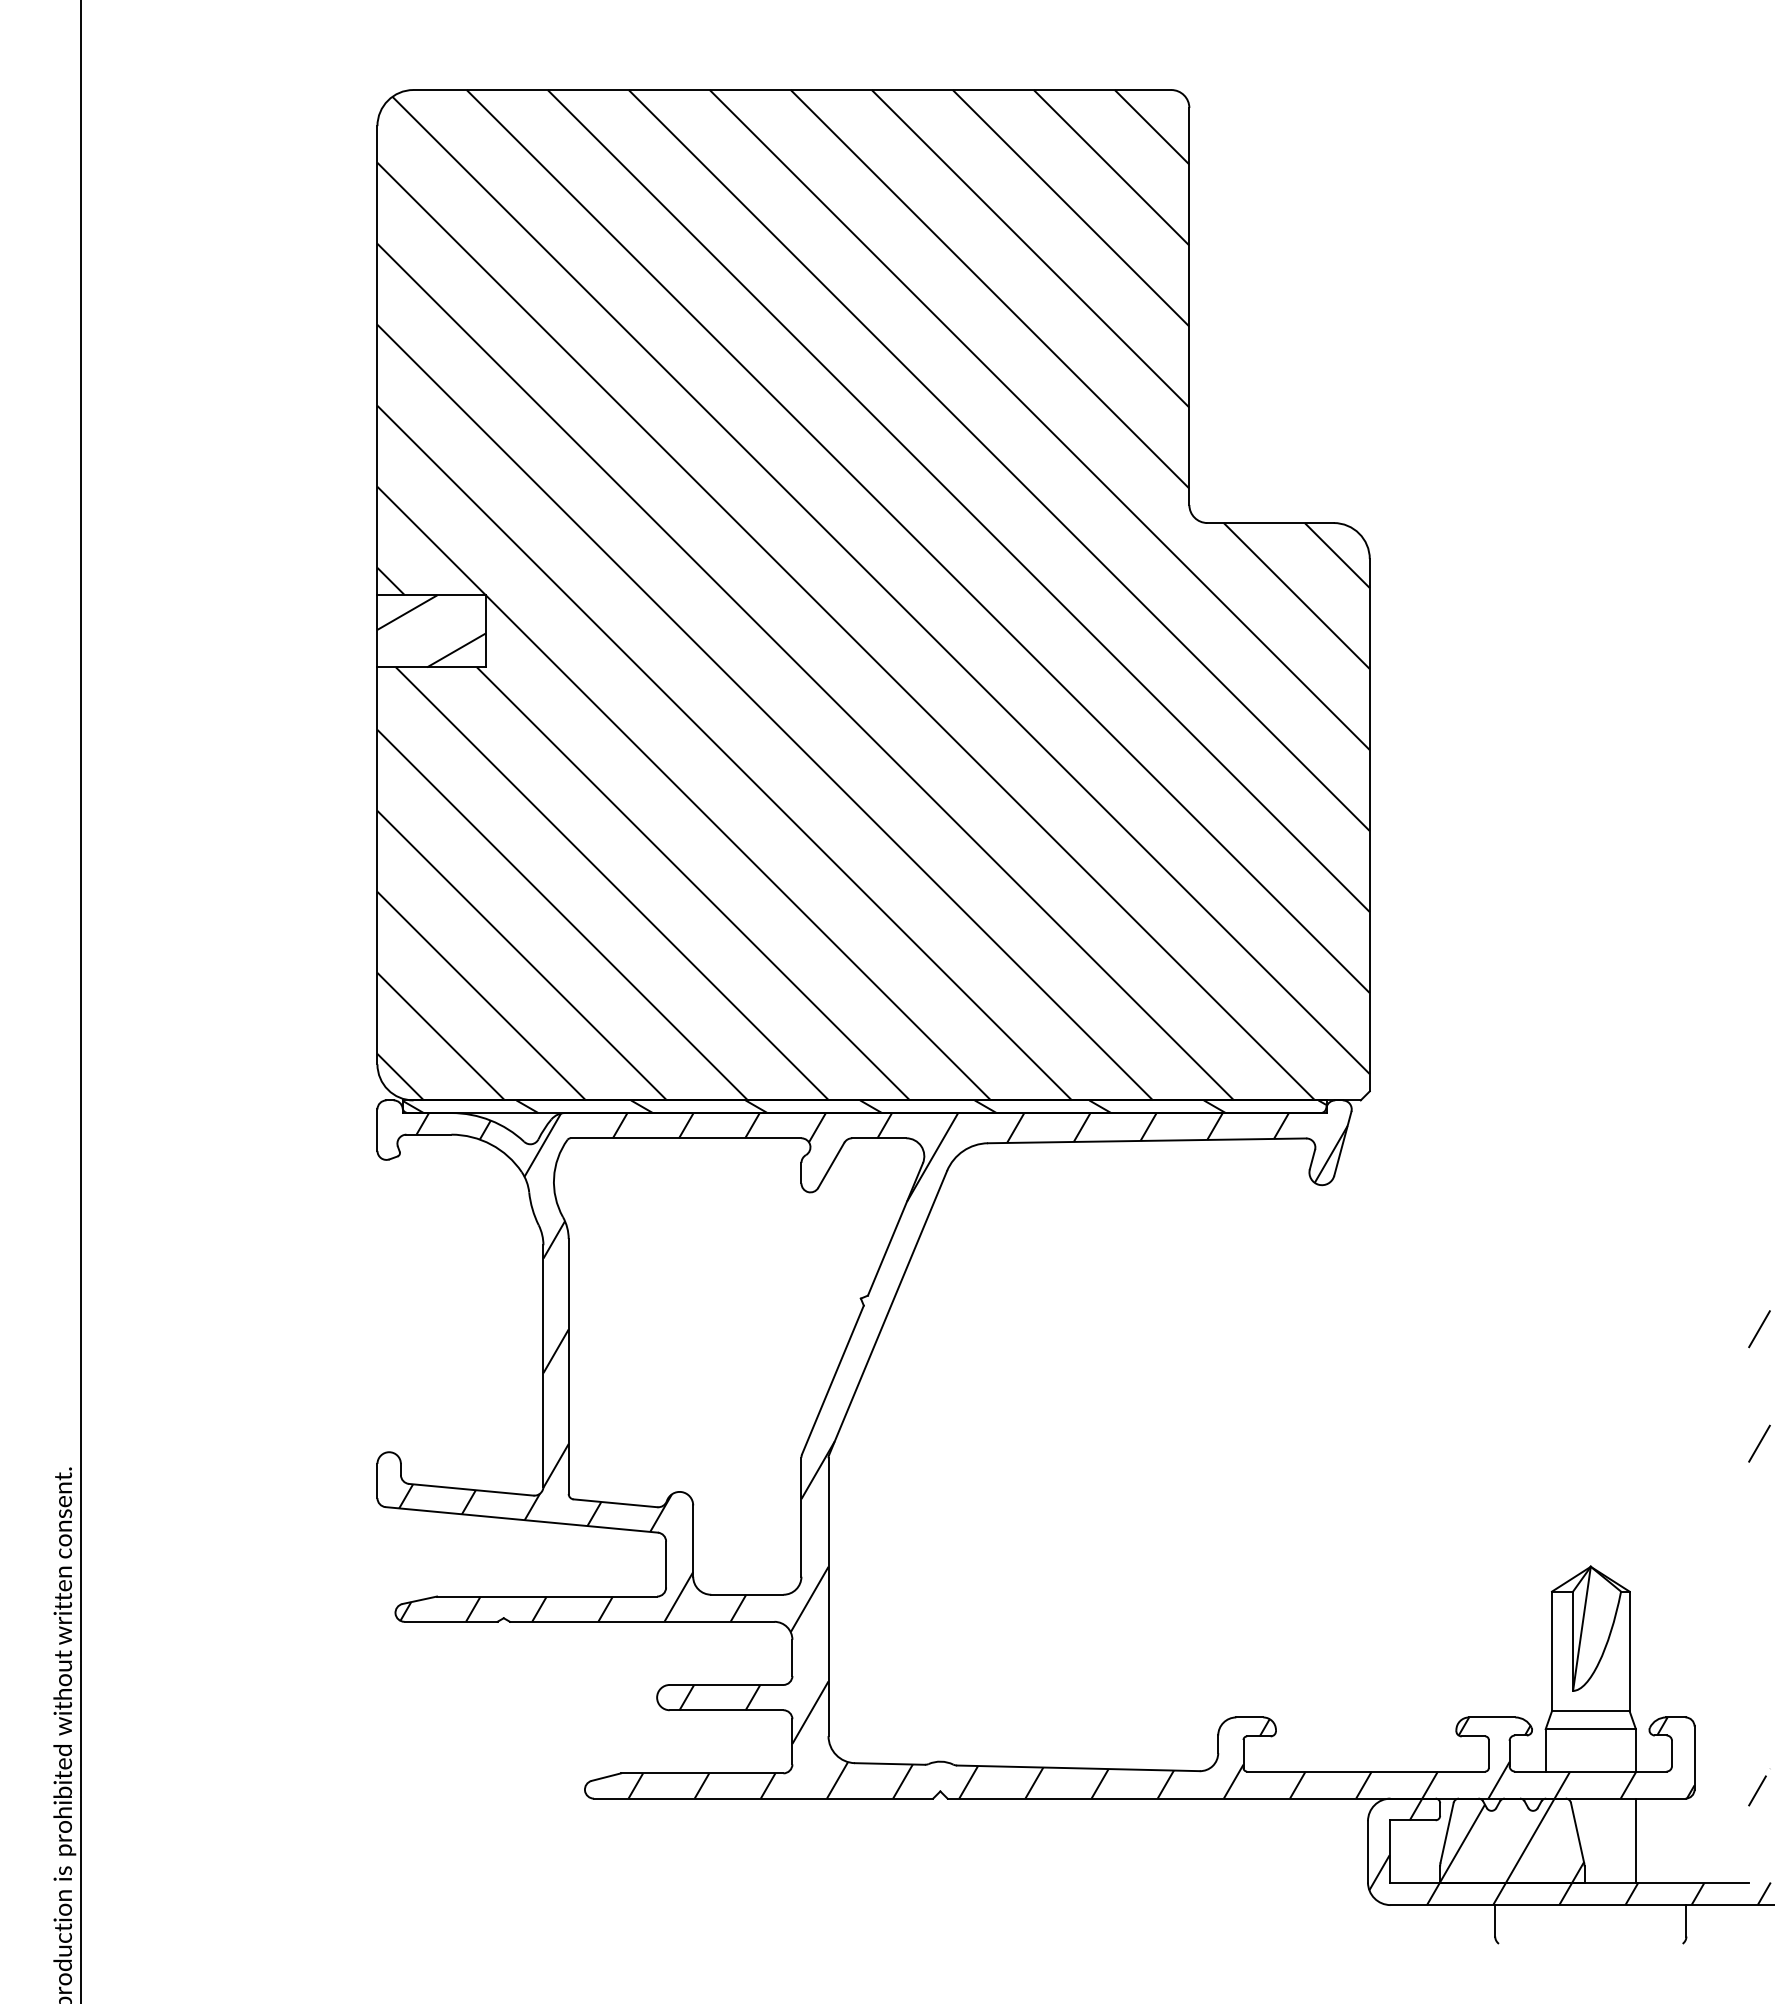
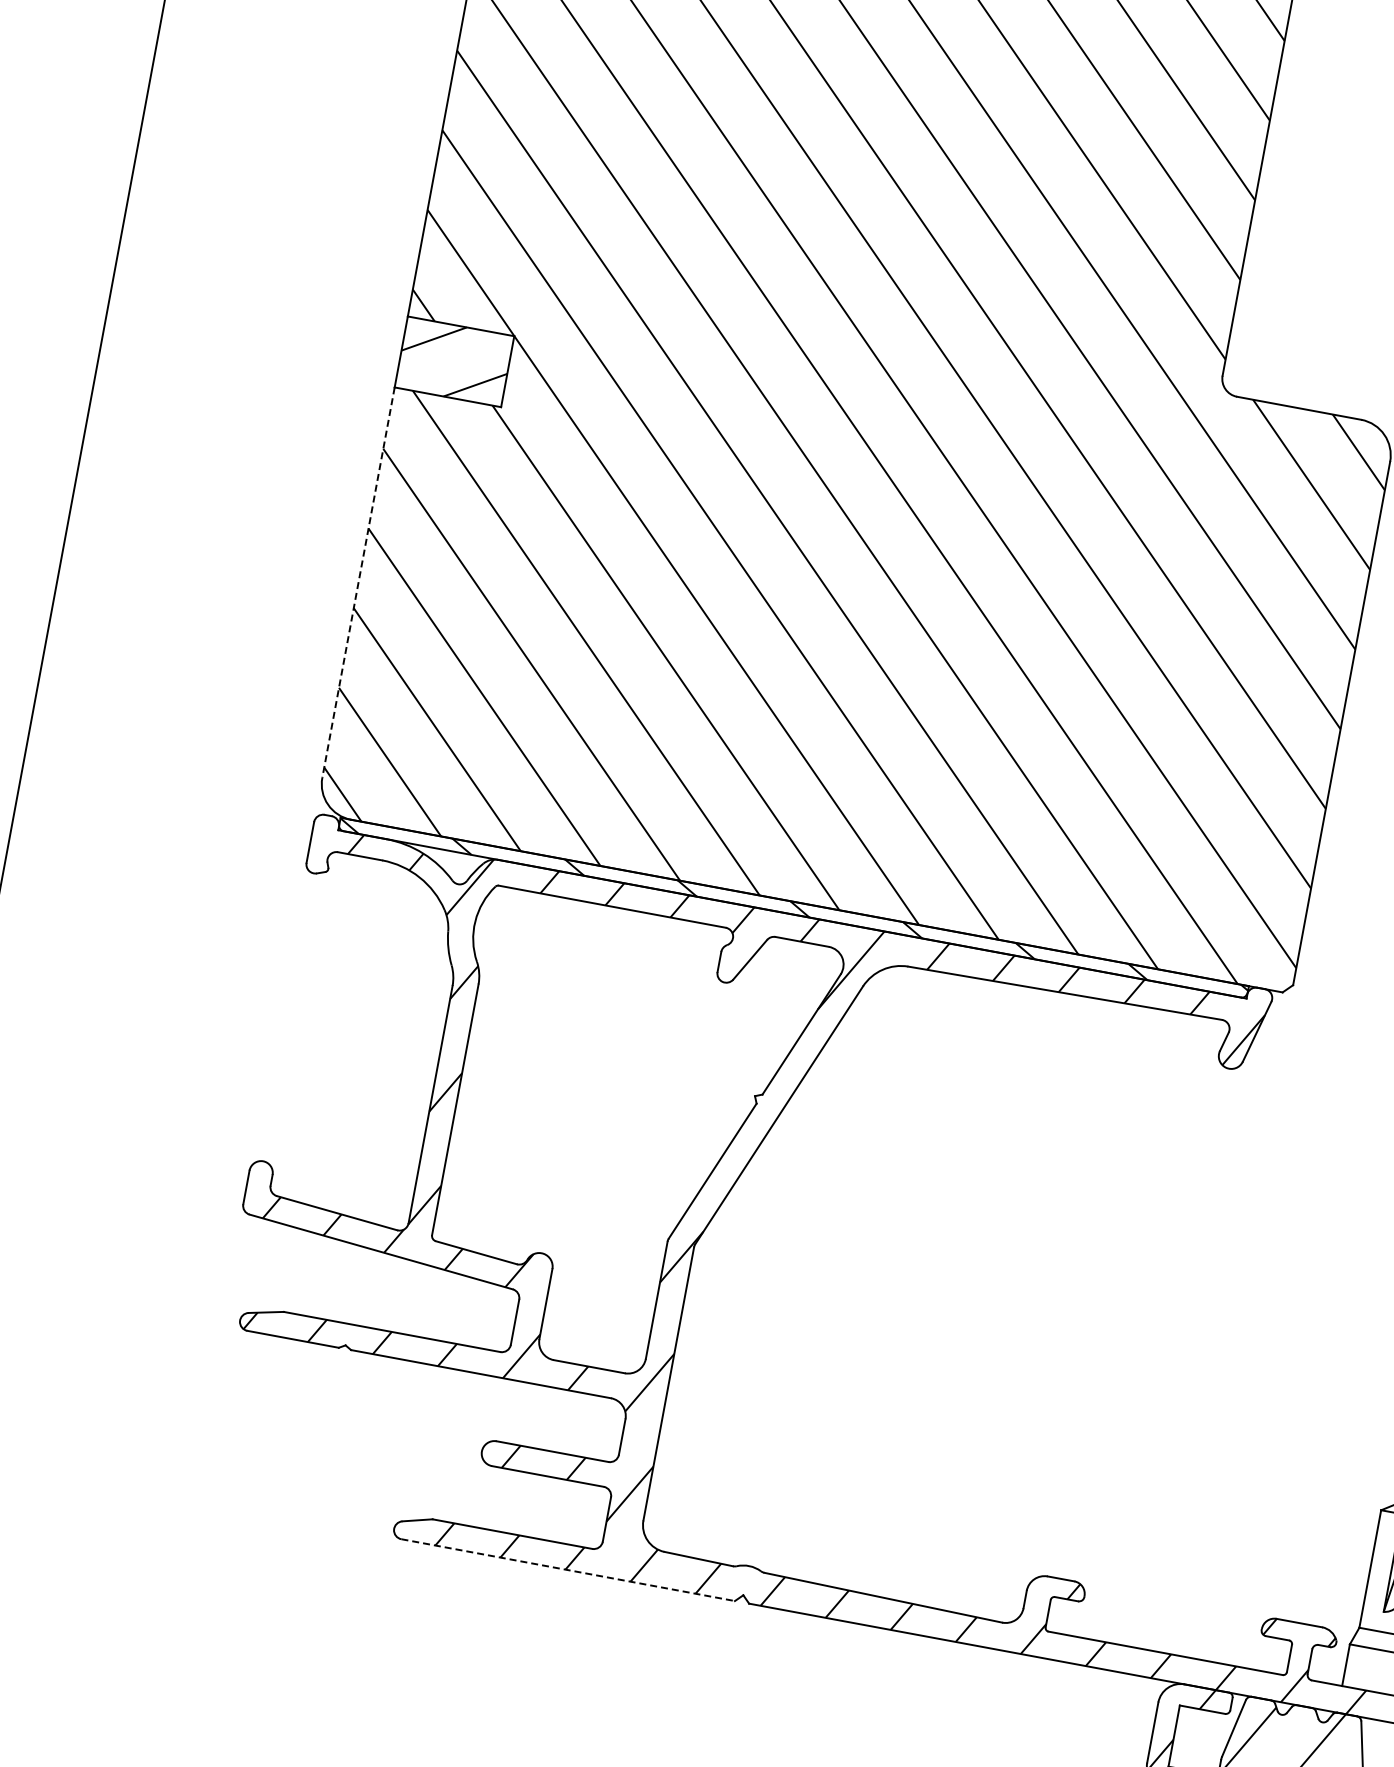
line: (377, 866) -> (358, 583), solid -> dashed
line: (763, 1798) -> (568, 1569), solid -> dashed

